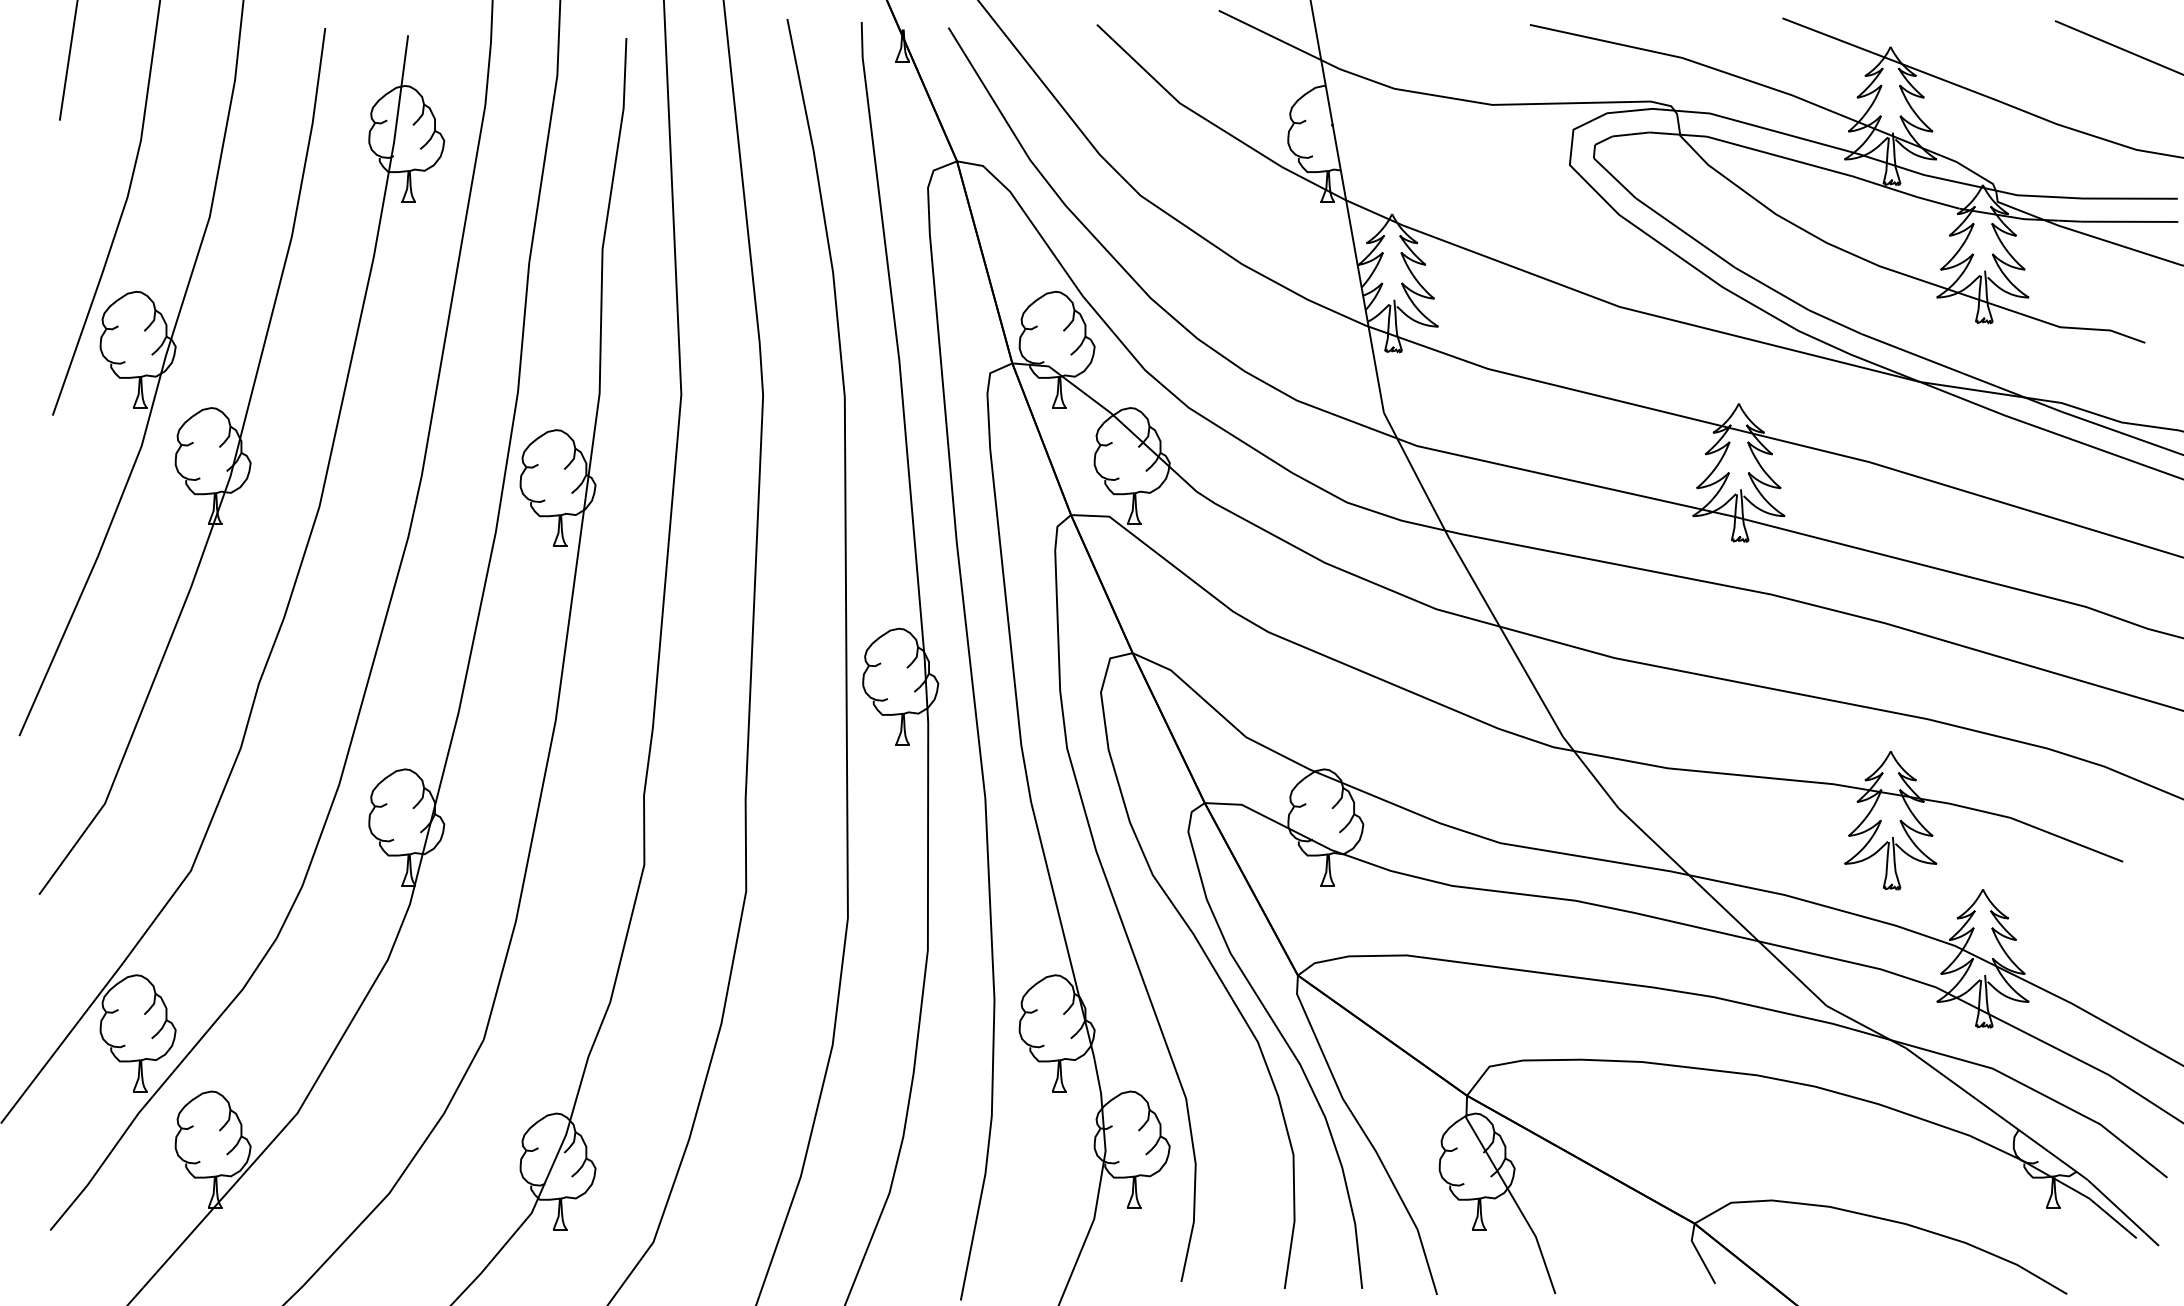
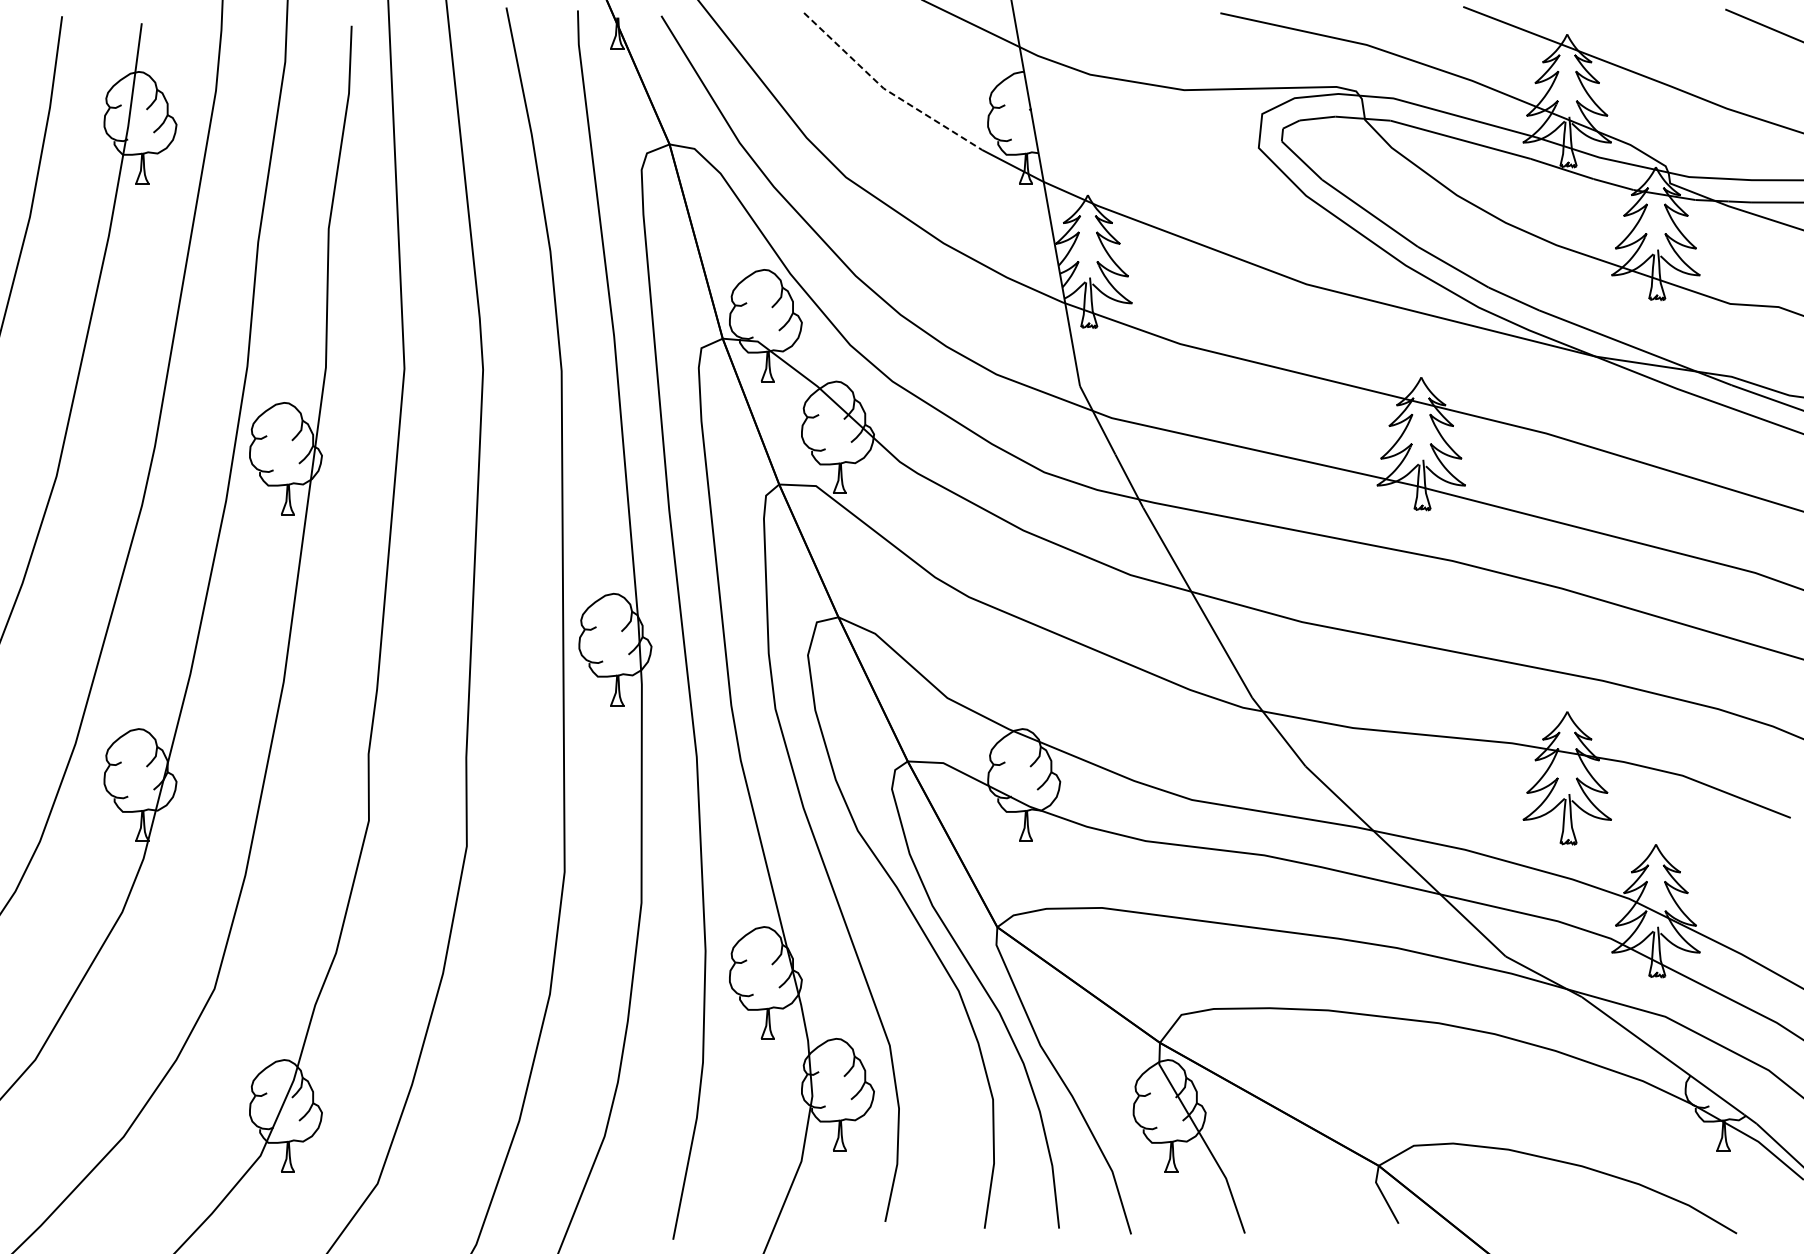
line: (1182, 104) -> (886, 89), solid -> dashed

